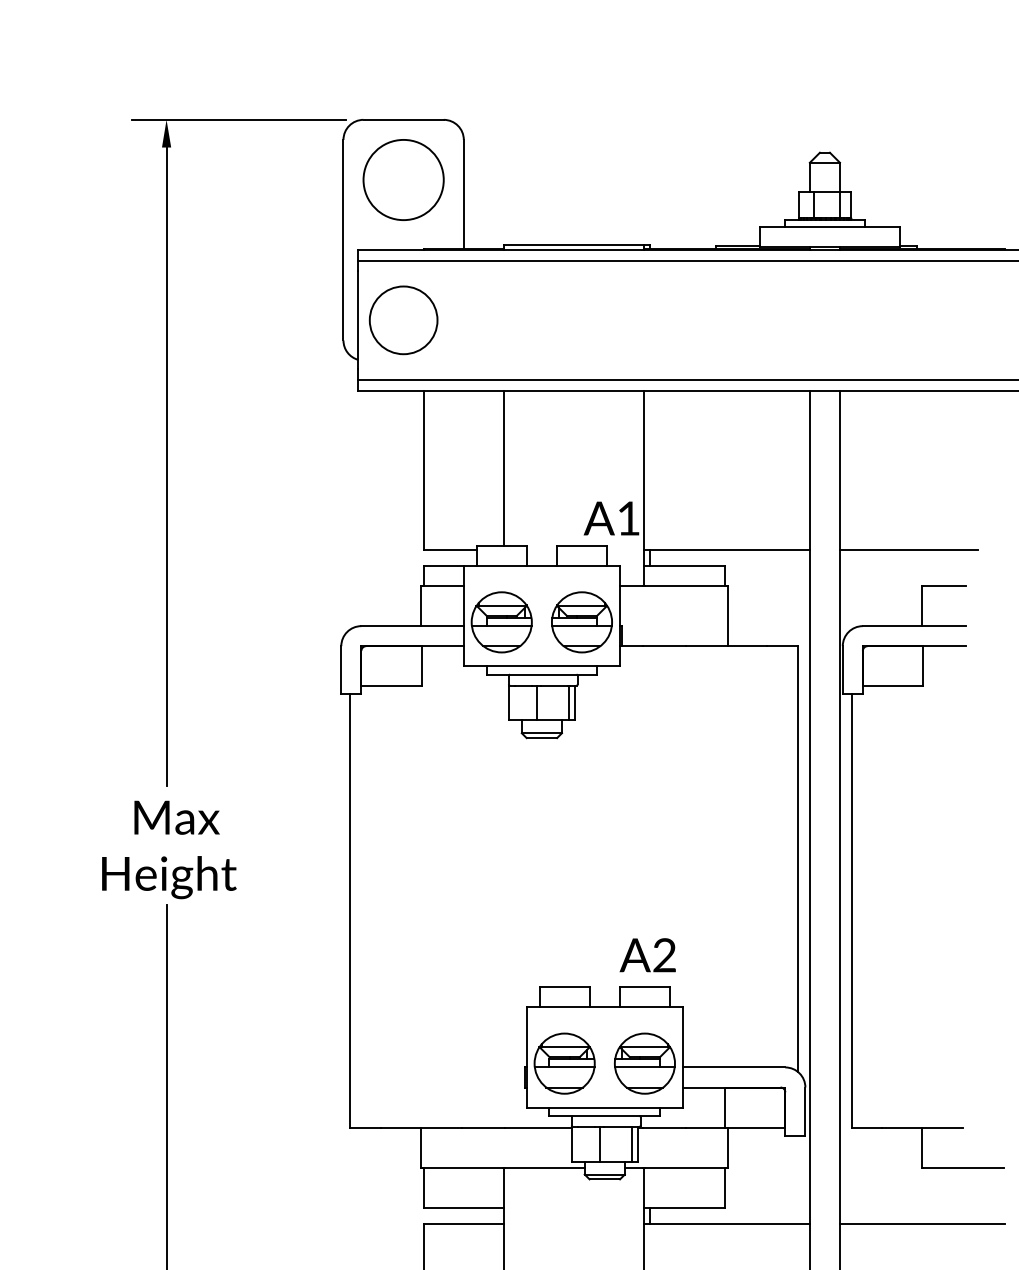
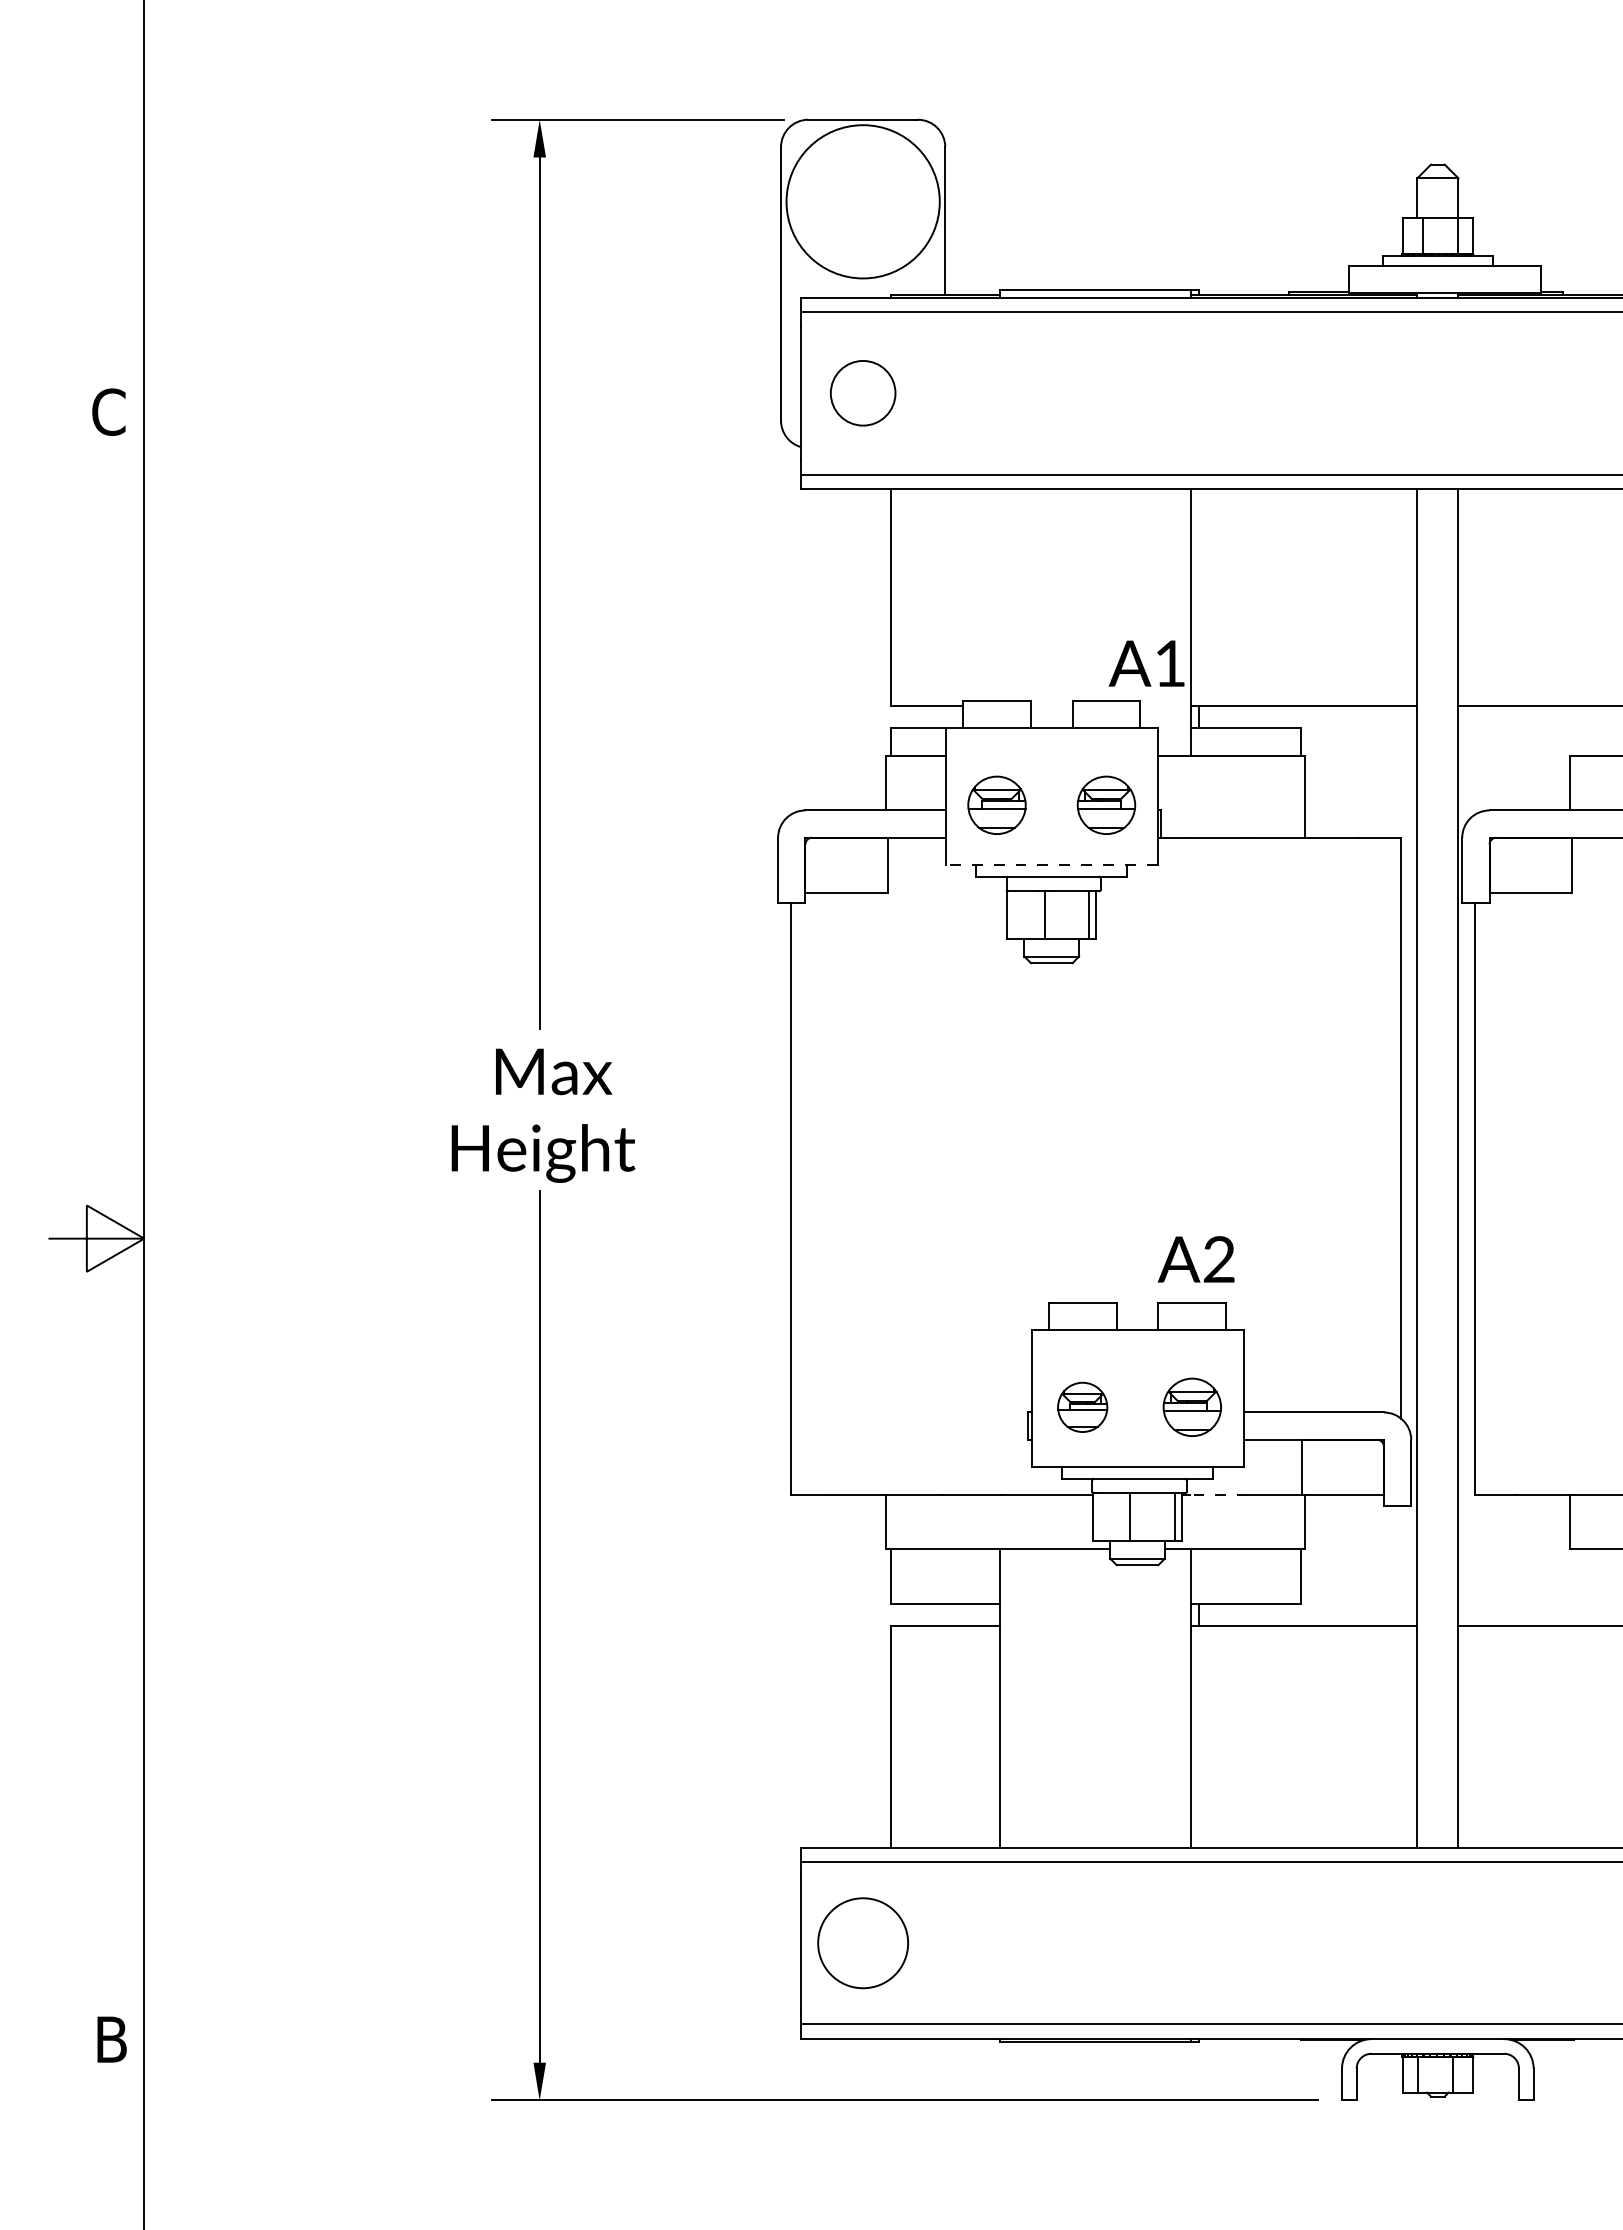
circle: (403, 179) -> (862, 201), size x1.4
circle: (403, 320) -> (862, 393), size x0.7
line: (503, 467) -> (999, 594), removed
part: (501, 622) -> (996, 805), size x0.7
part: (582, 622) -> (1106, 805), size x0.7
line: (541, 666) -> (1051, 865), solid -> dashed
part: (564, 1063) -> (1082, 1407), size x0.6
part: (645, 1063) -> (1192, 1407), size x0.7
line: (664, 1127) -> (1218, 1494), solid -> dashed

